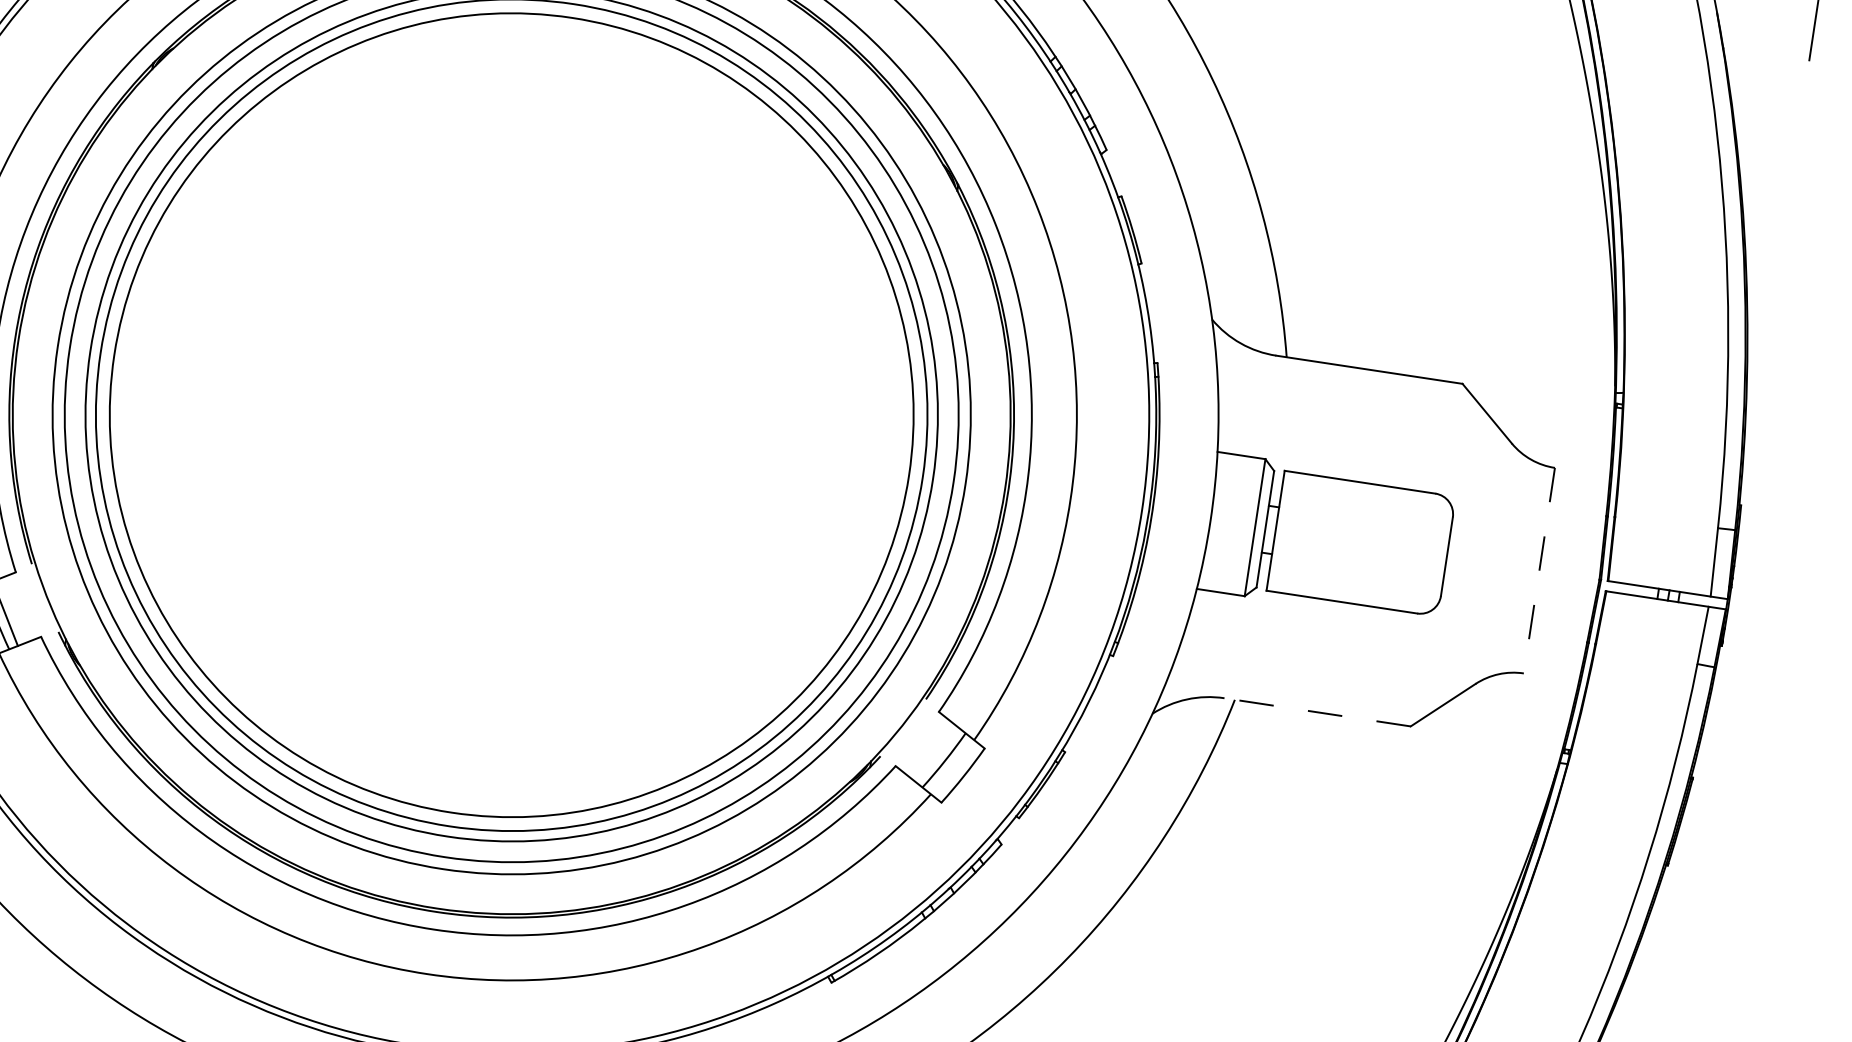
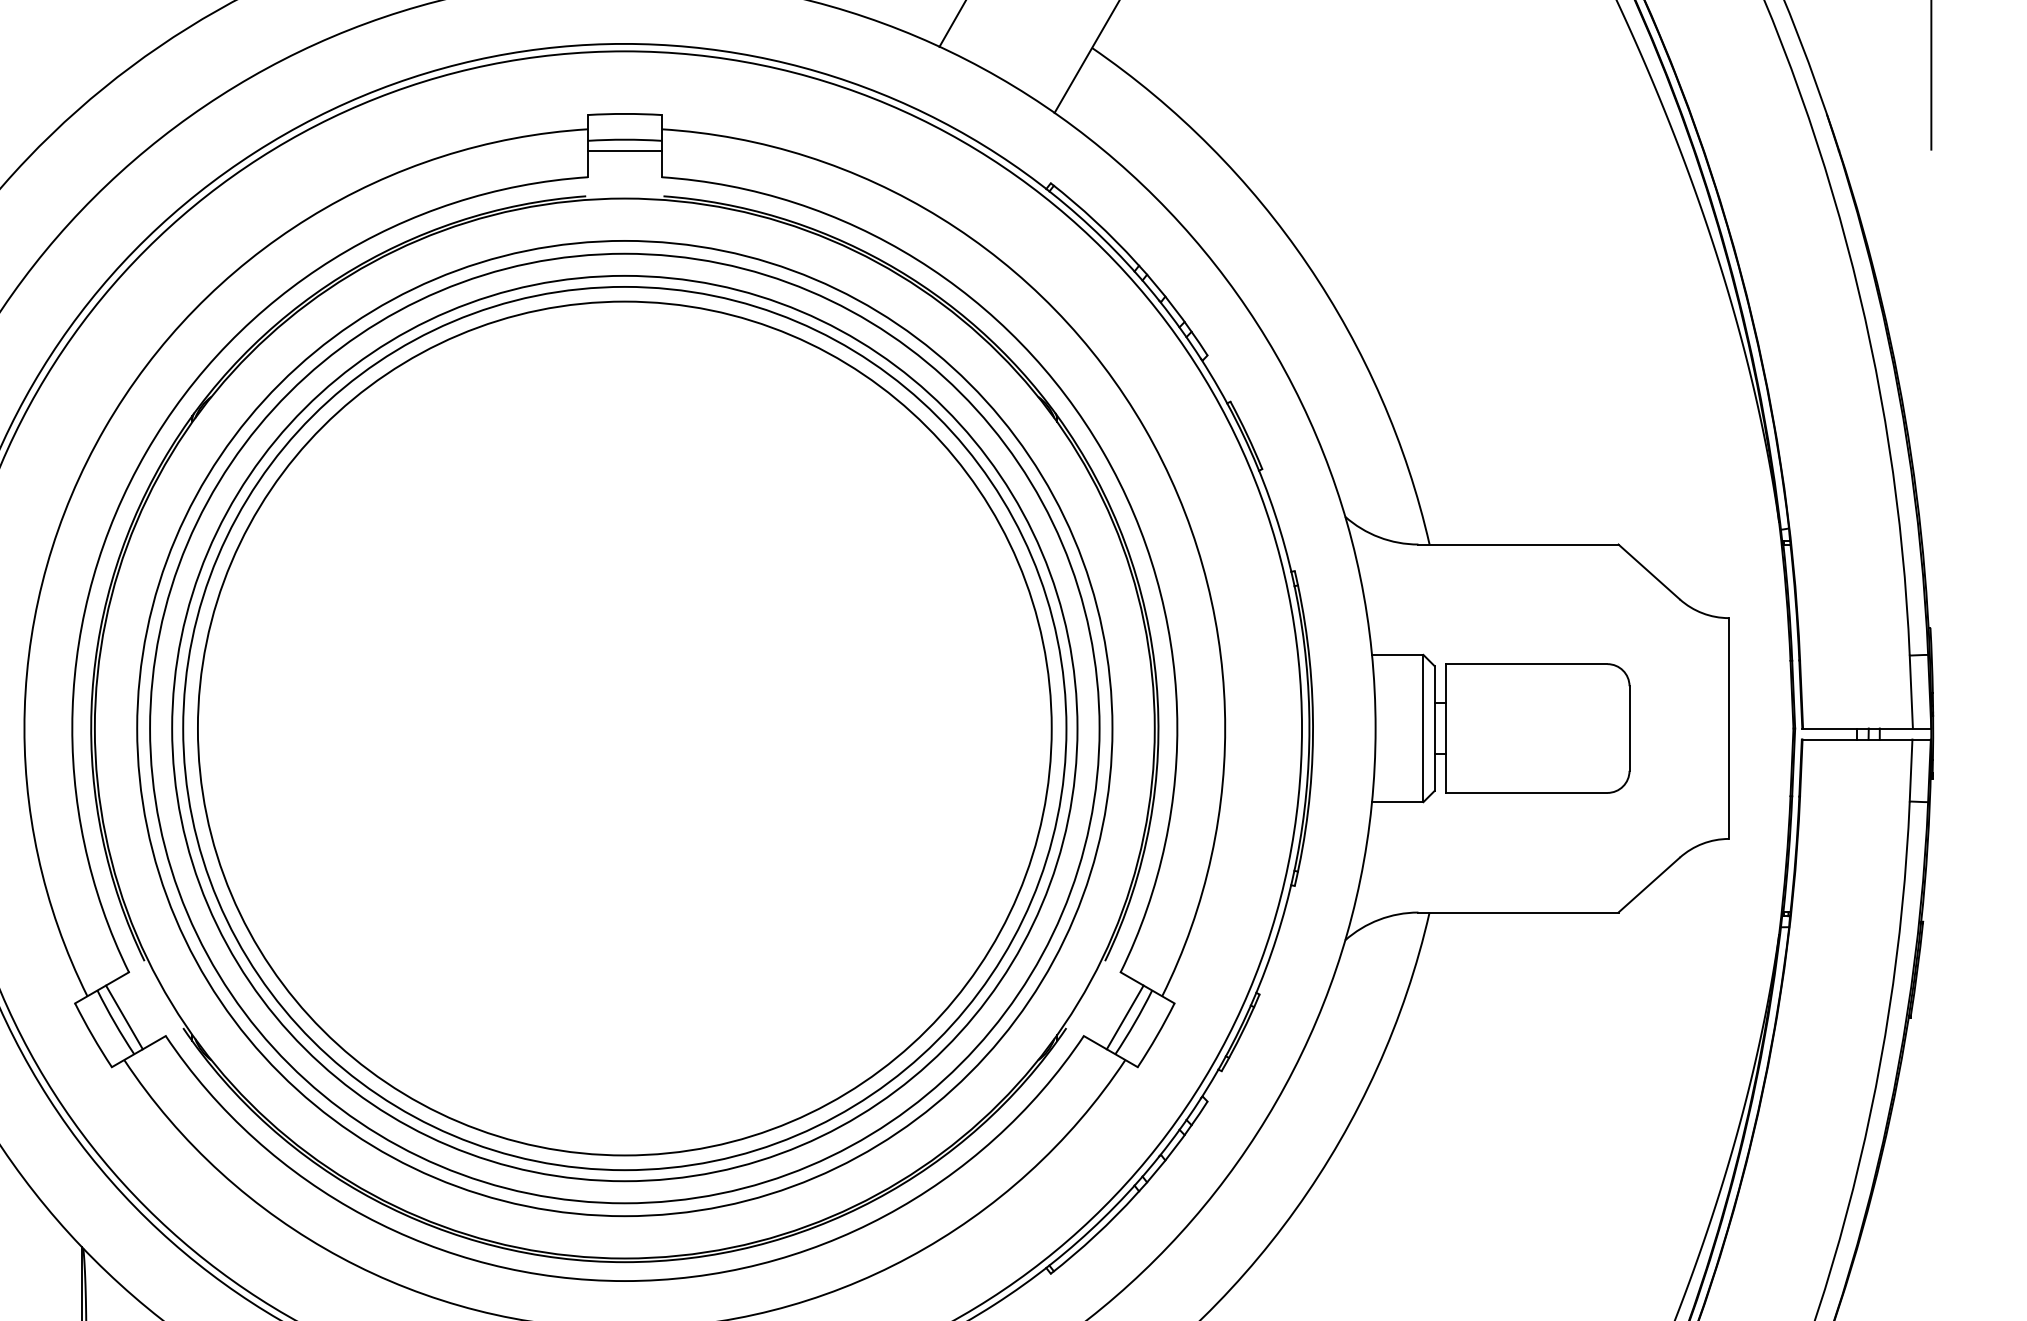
line: (1538, 571) -> (1728, 729), dashed -> solid
line: (1316, 712) -> (1517, 912), dashed -> solid
line: (936, 754) -> (1124, 1017), added

